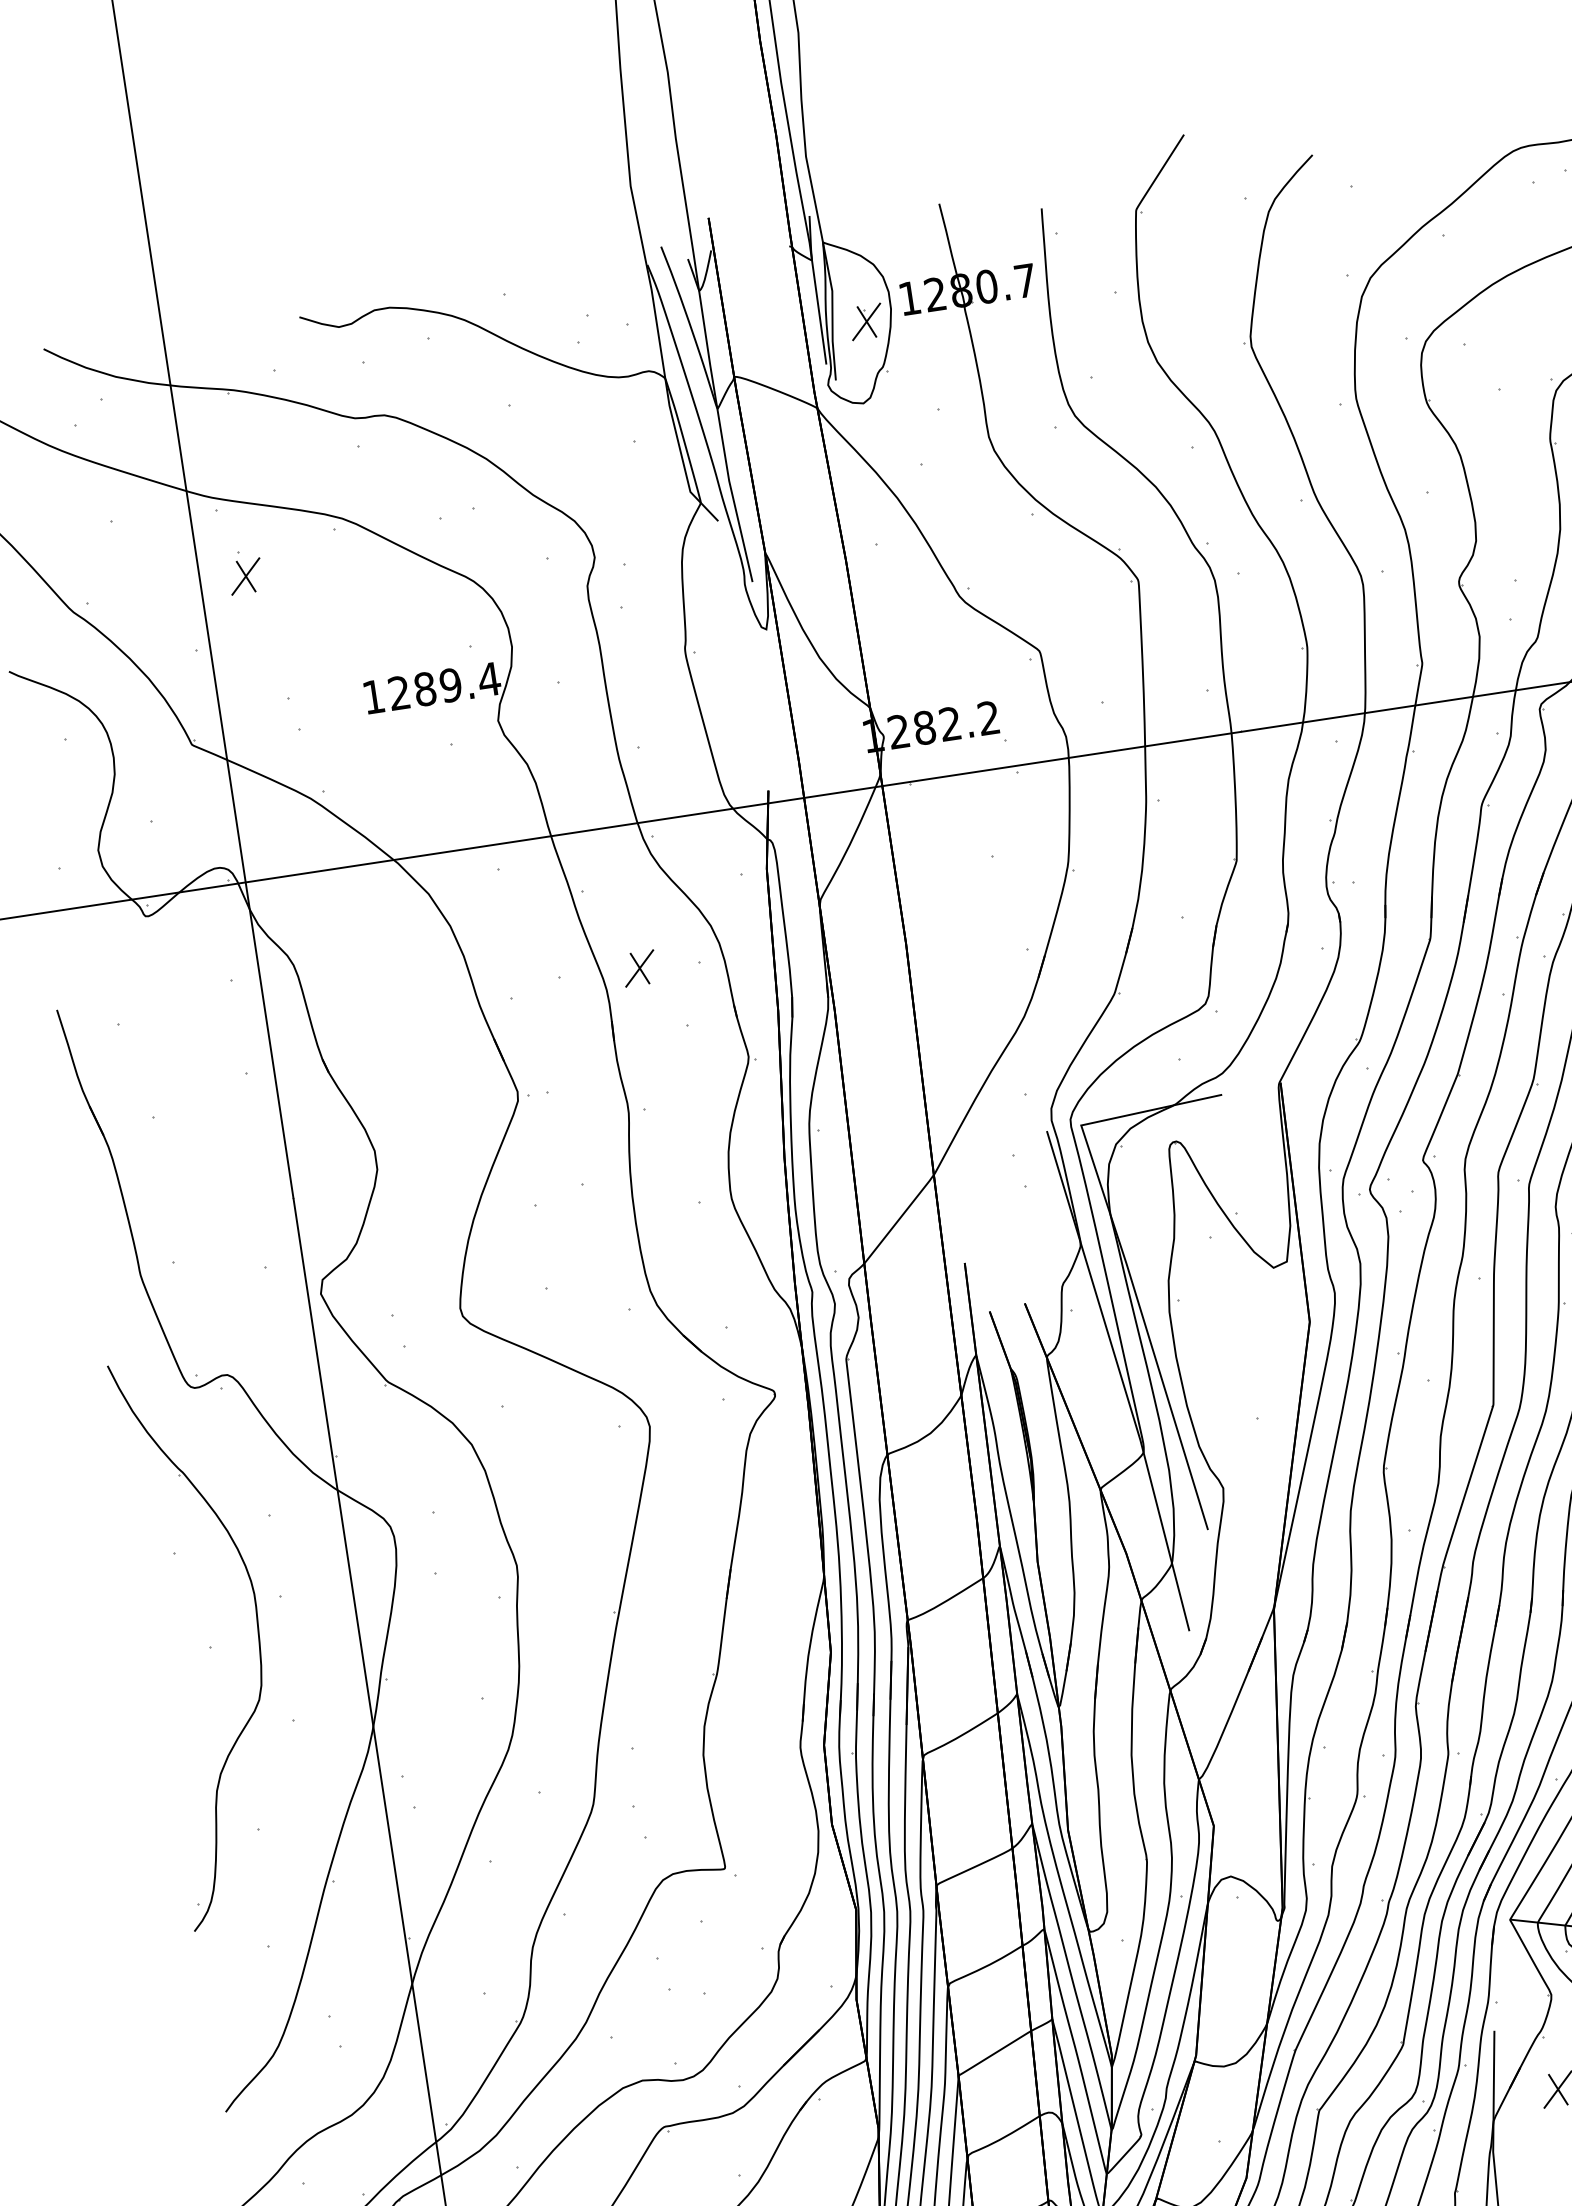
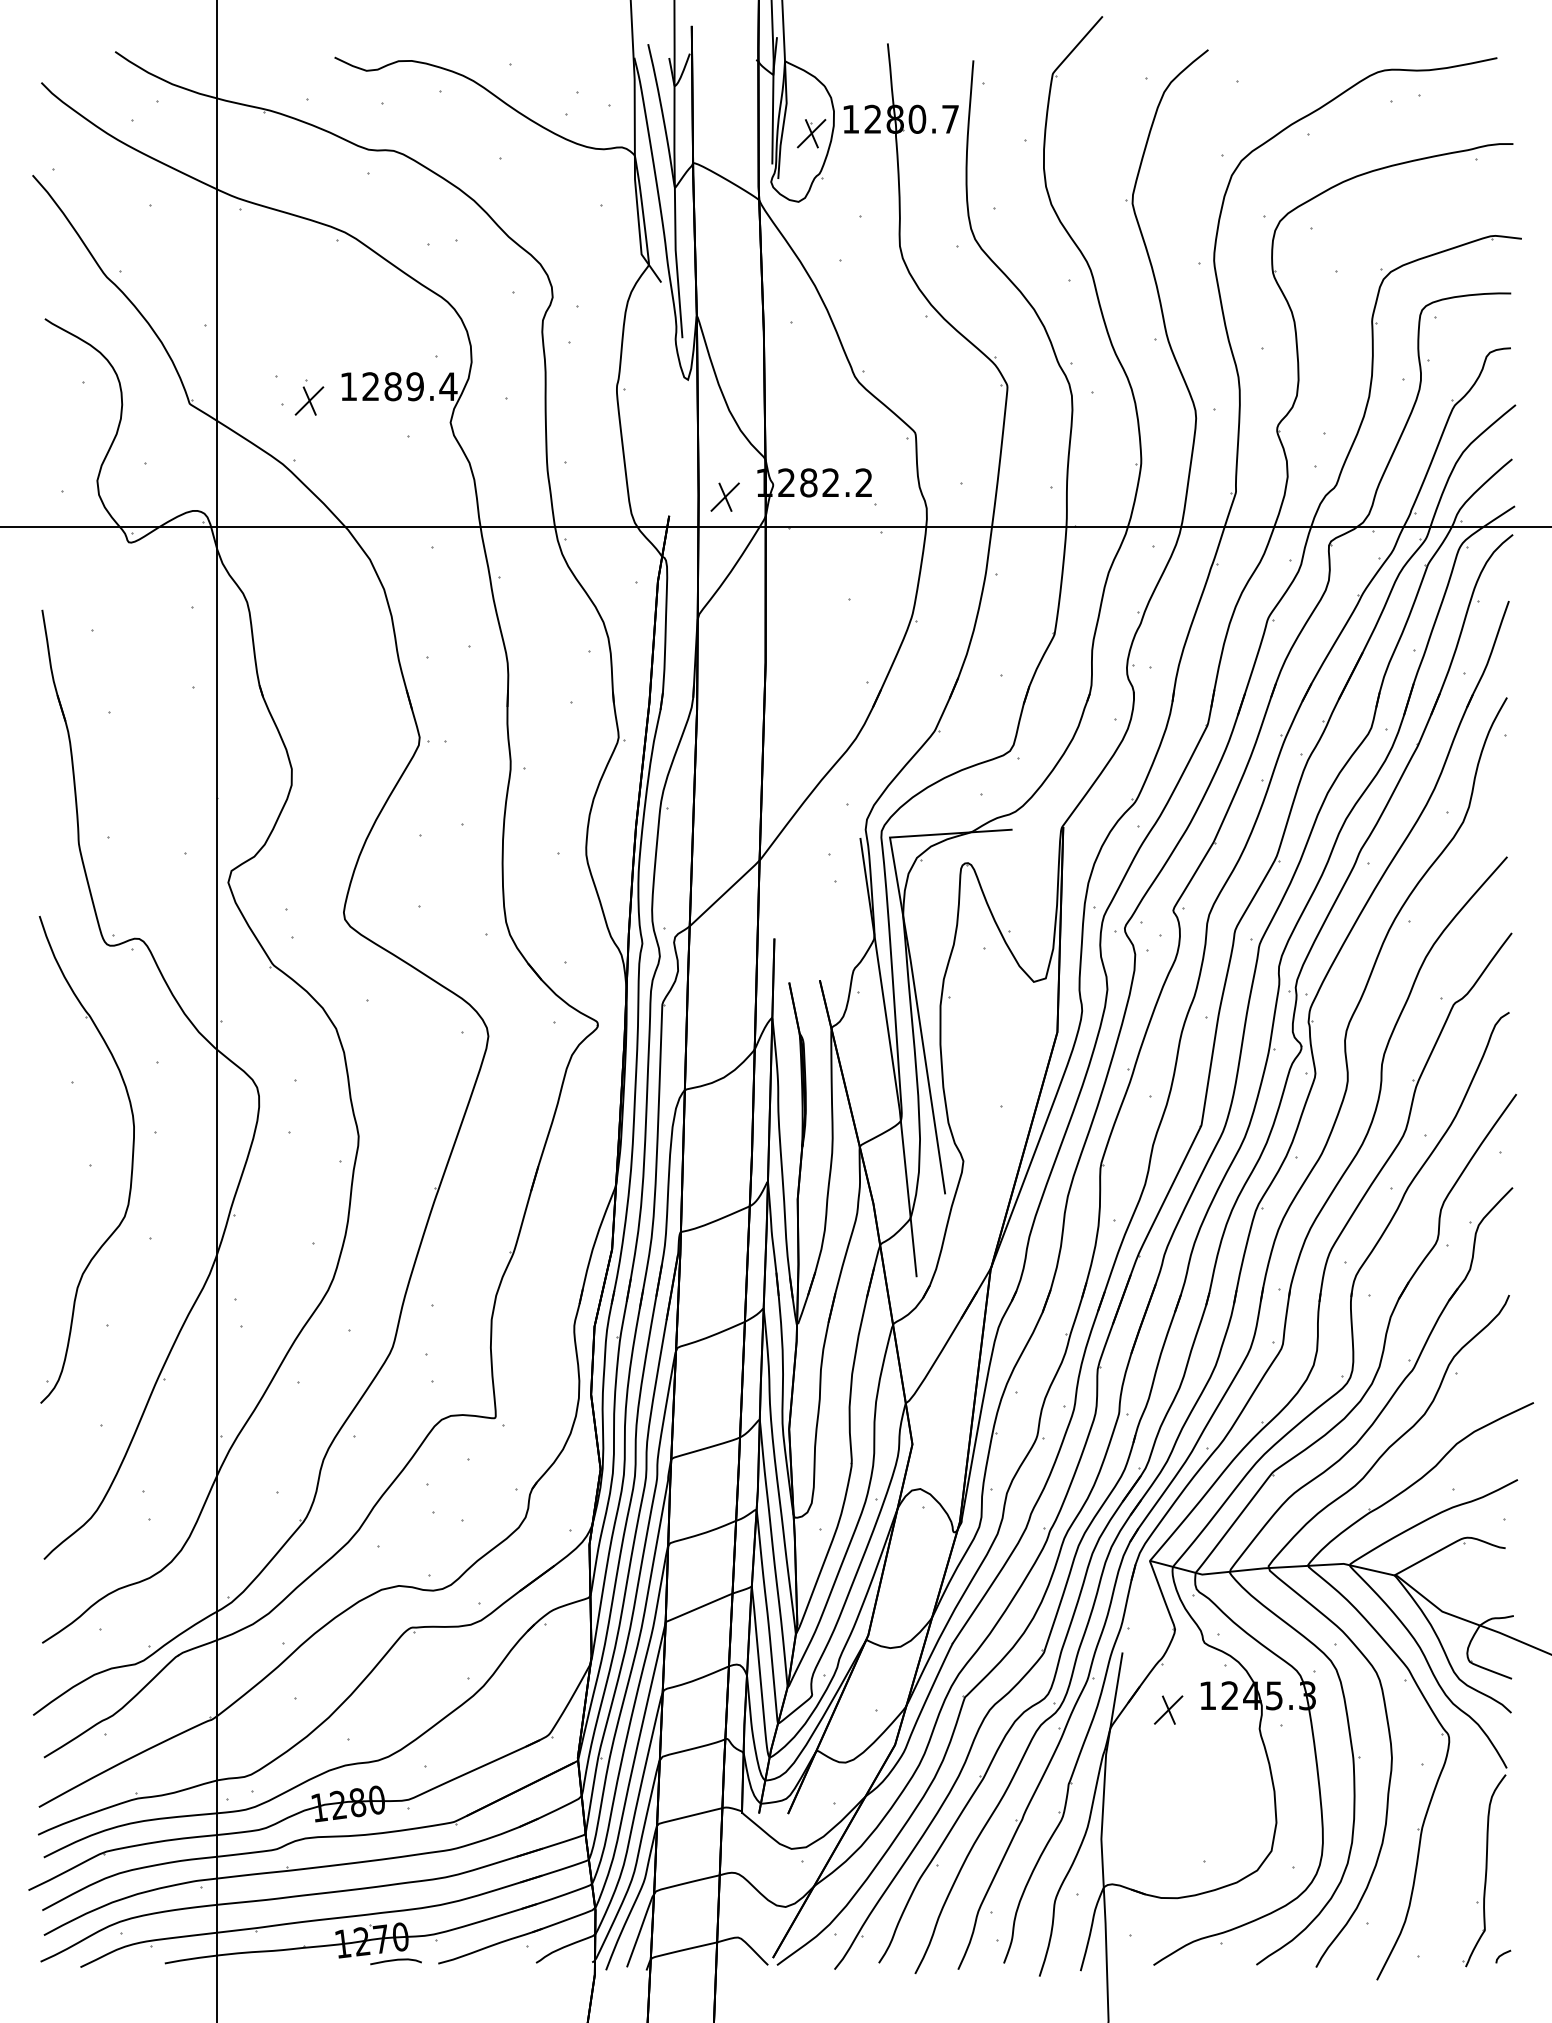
part: (245, 572) -> (309, 397), moved
part: (638, 967) -> (724, 496), moved

